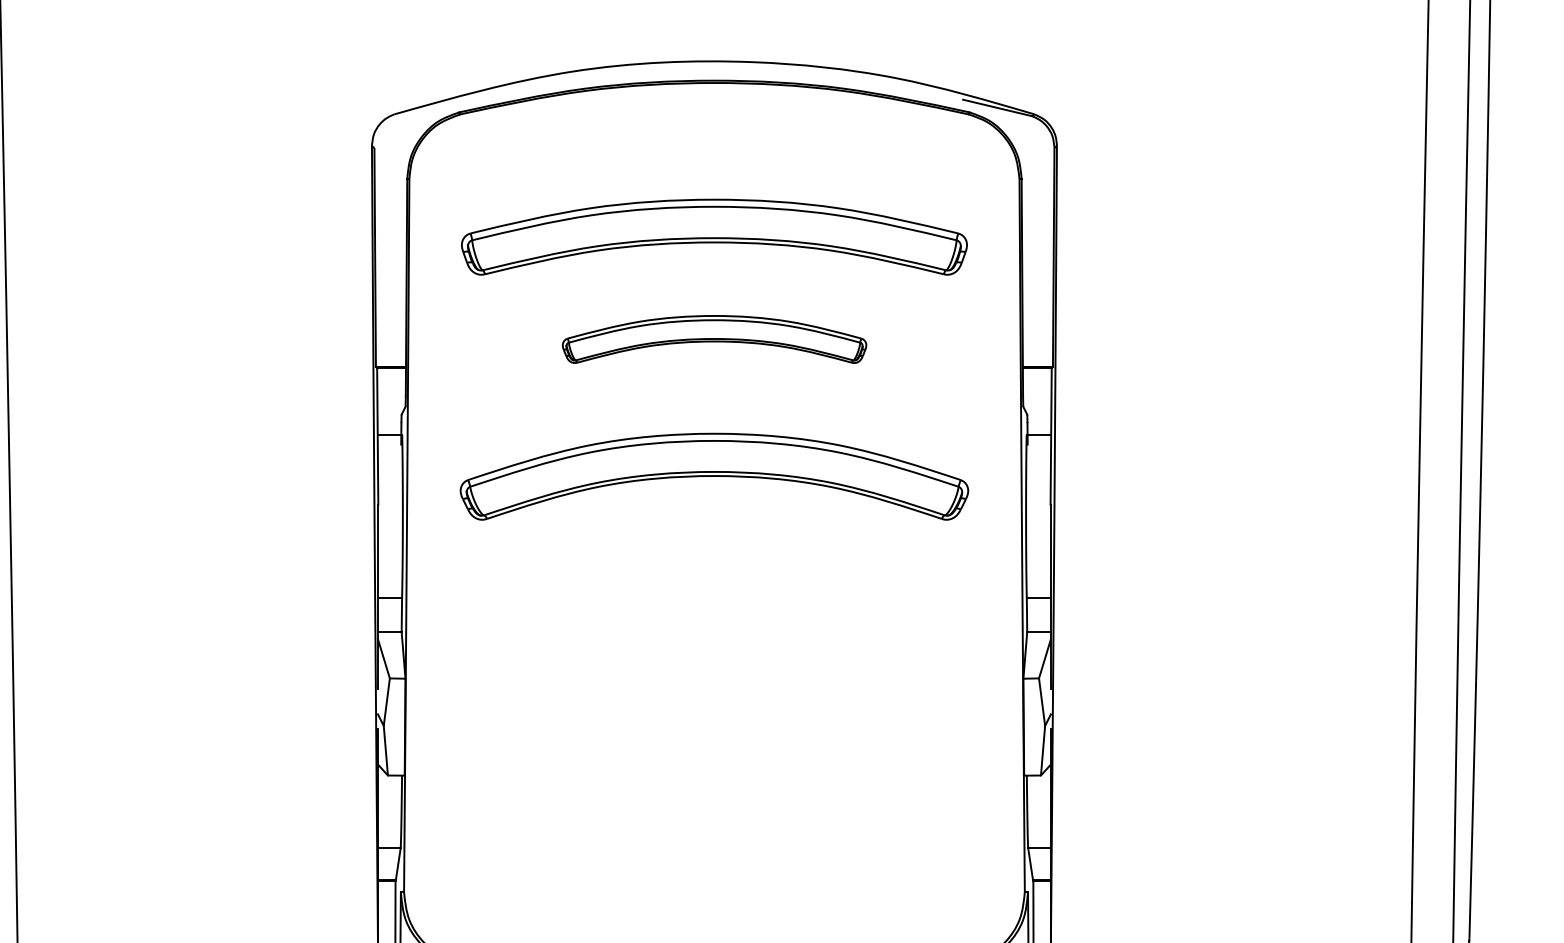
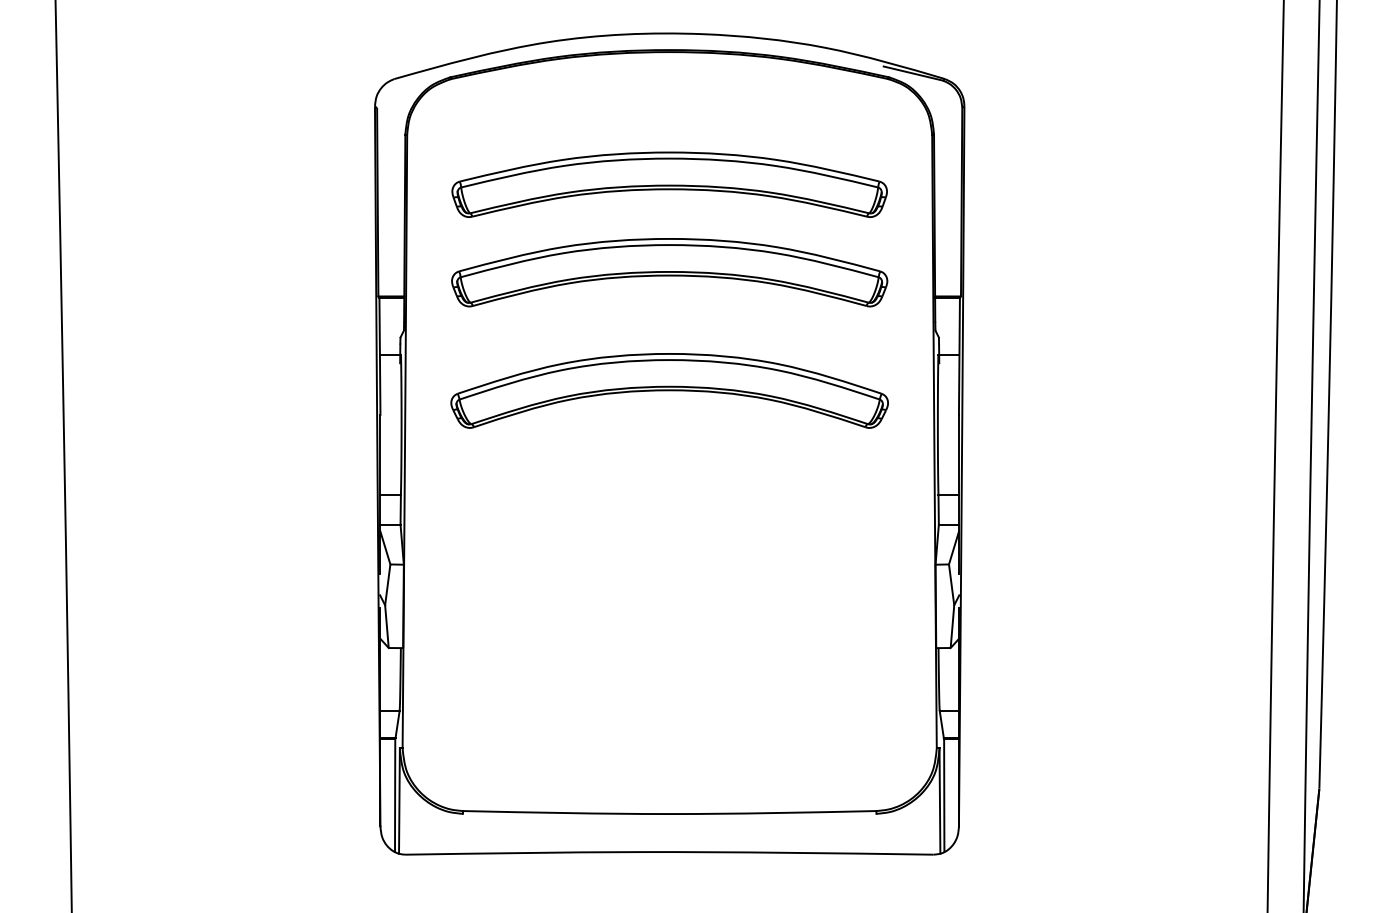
part: (714, 339) -> (669, 272), size x1.67

